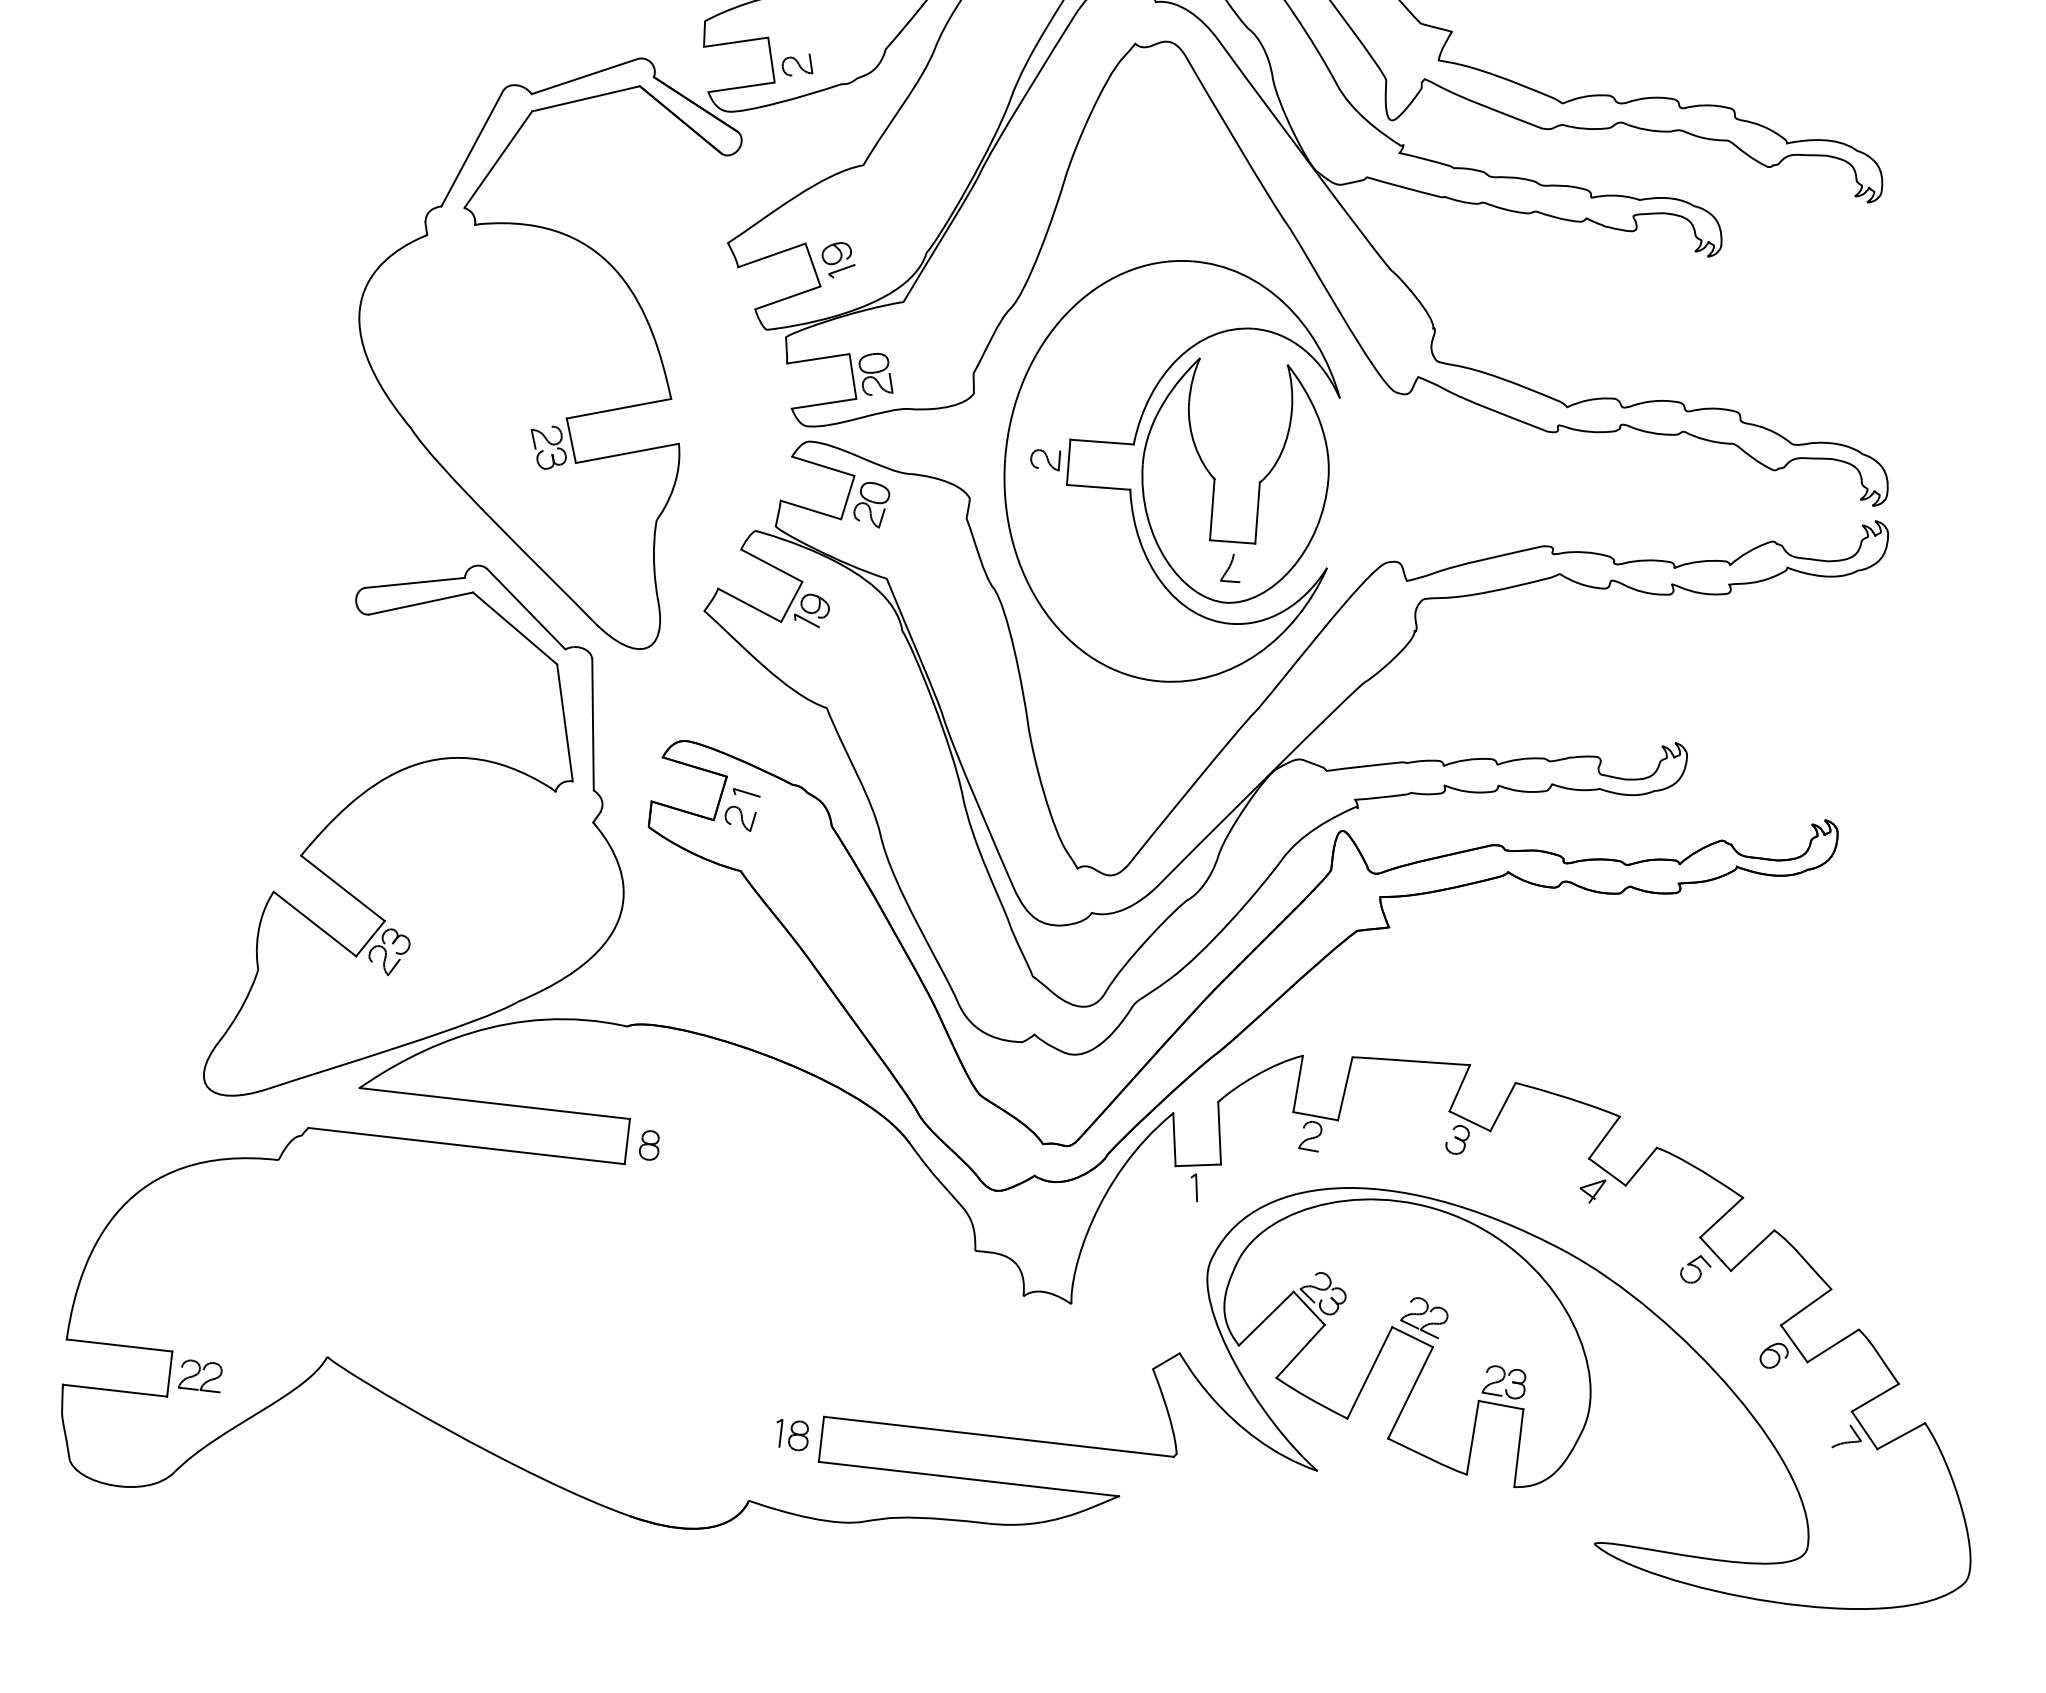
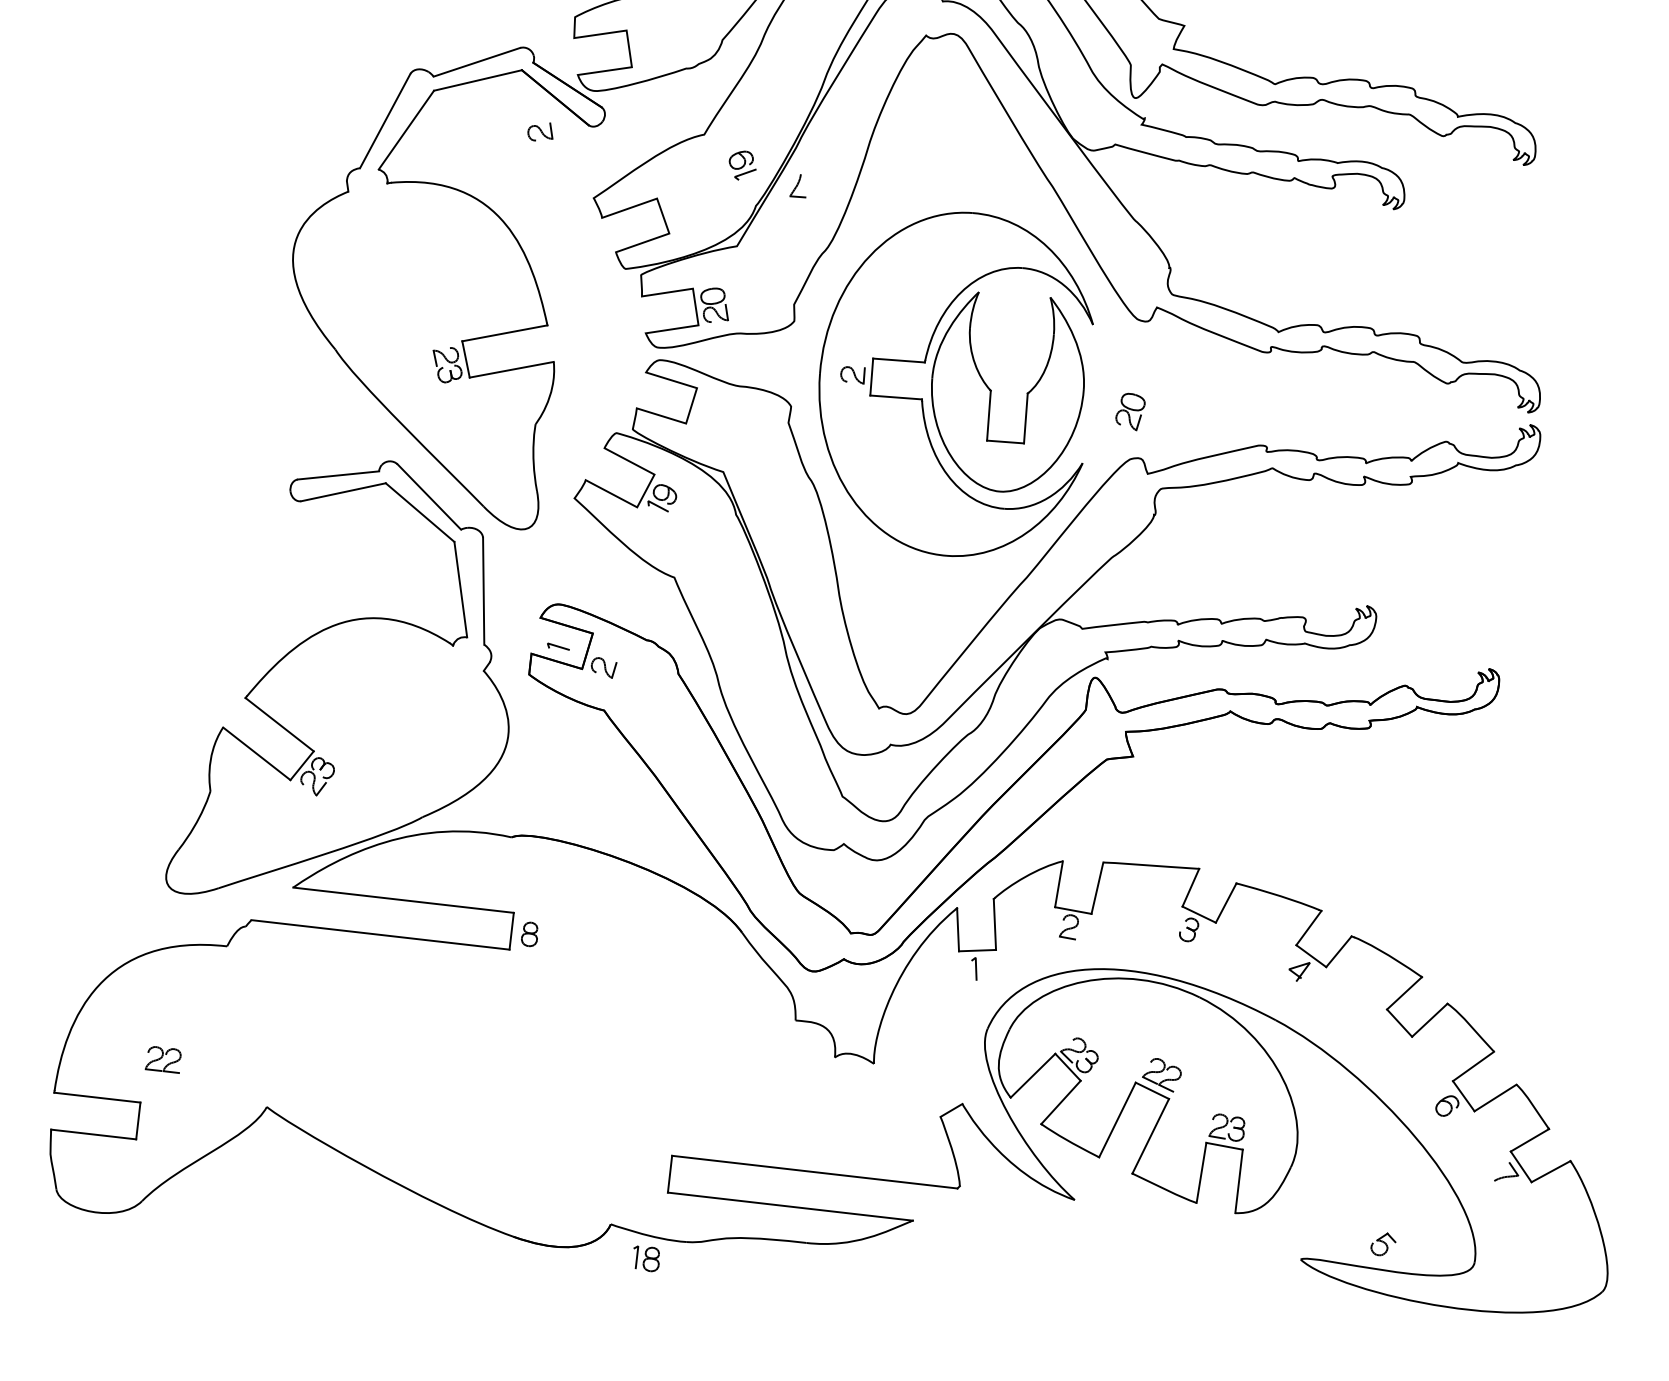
part: (797, 64) -> (540, 131), moved
part: (838, 260) -> (742, 165), moved
part: (871, 505) -> (1130, 412), moved
part: (1230, 568) -> (798, 186), moved
line: (746, 792) -> (558, 646), moved
part: (1695, 1269) -> (1383, 1244), moved
part: (200, 1376) -> (163, 1060), moved
part: (792, 1435) -> (646, 1259), moved

